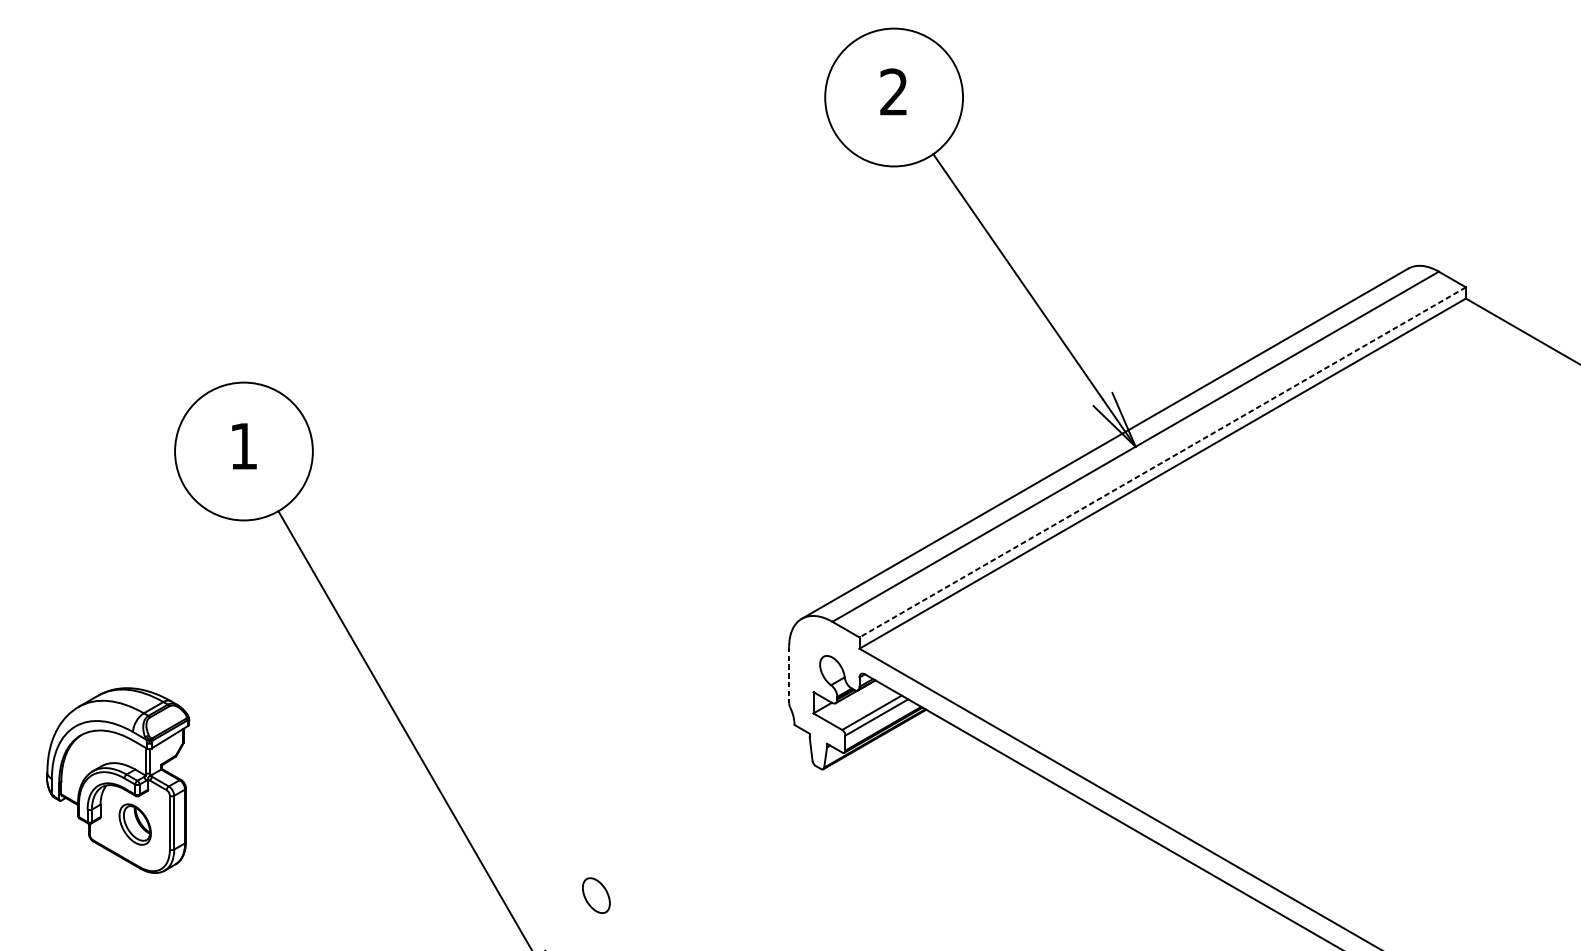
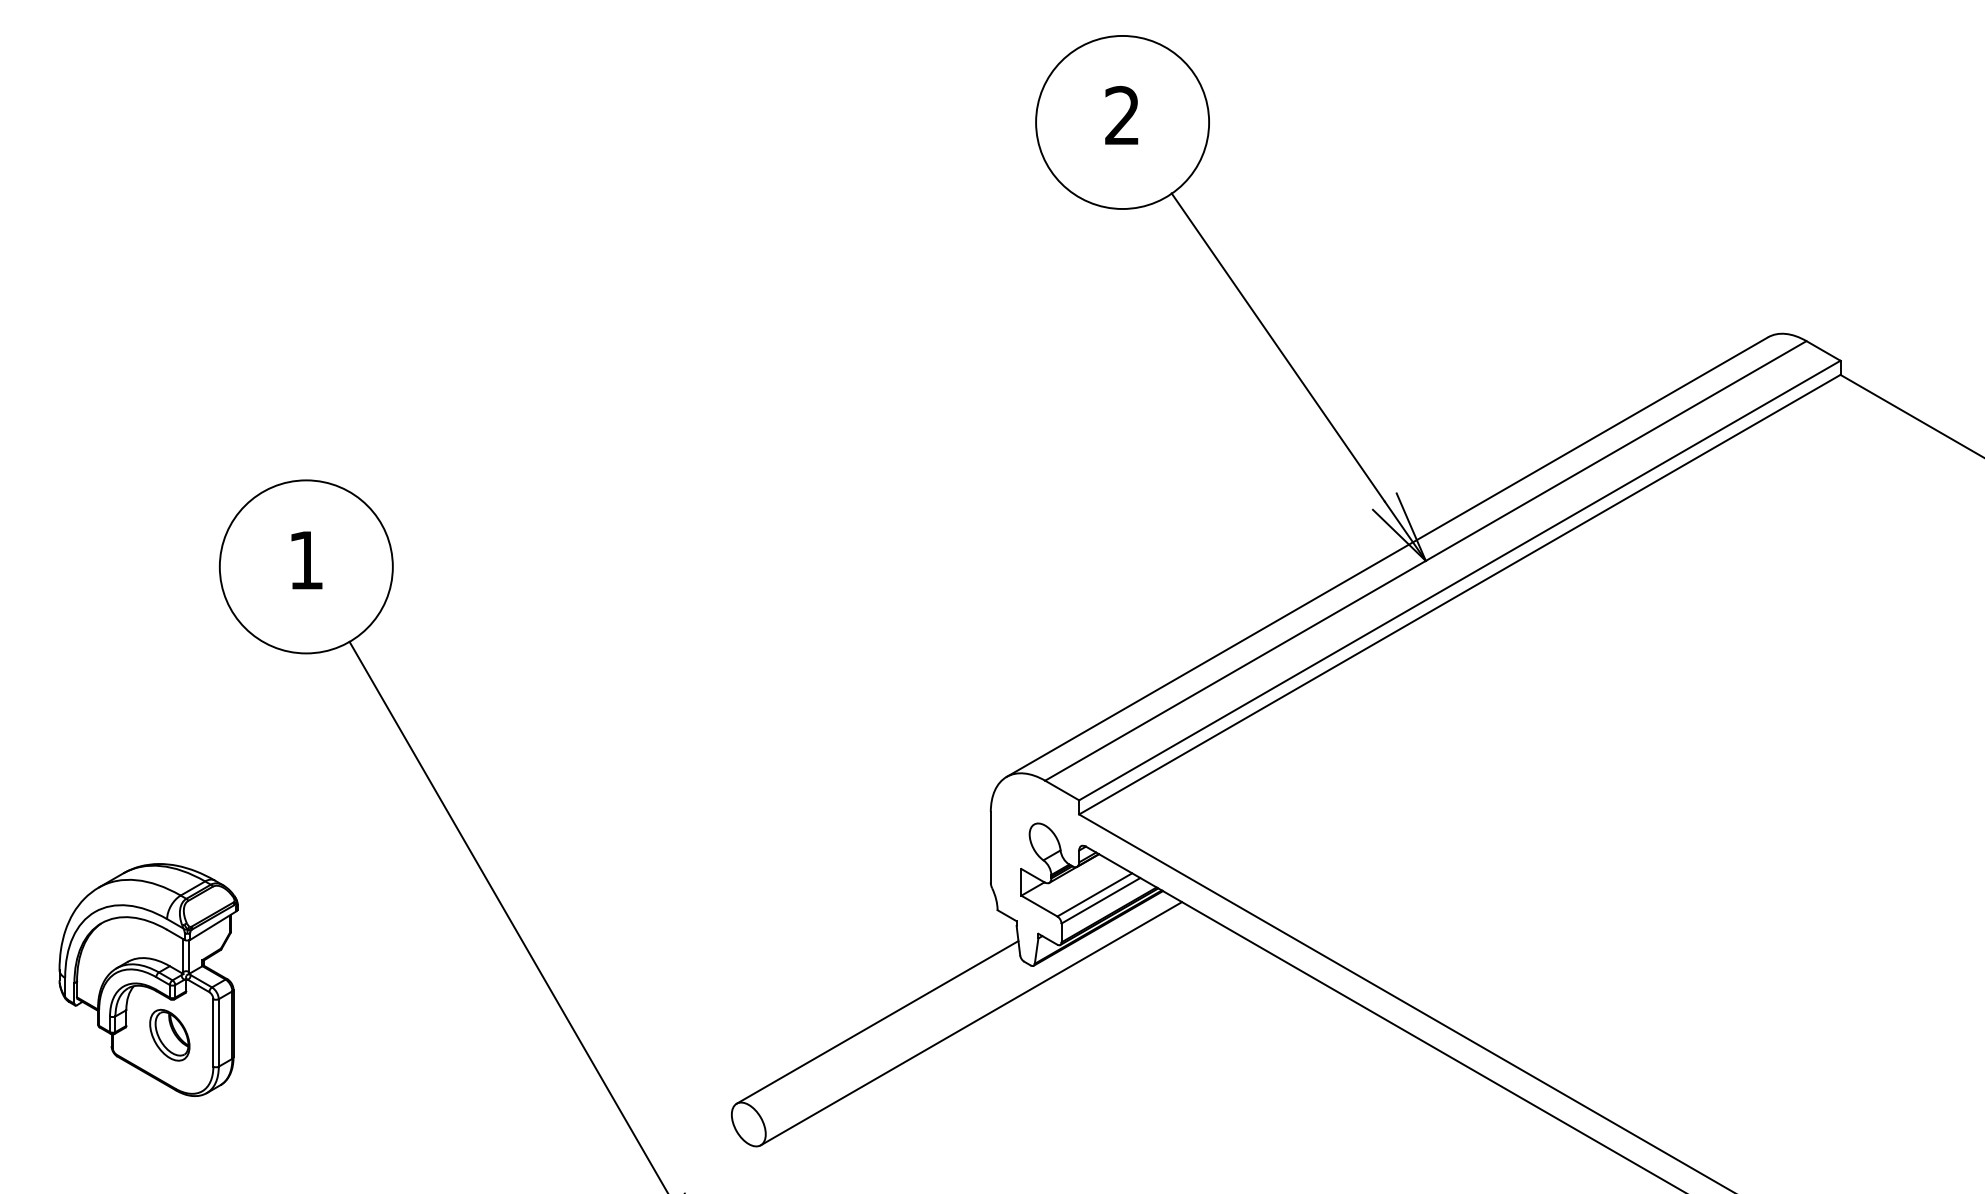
line: (1162, 462) -> (1459, 580), dashed -> solid
line: (788, 675) -> (990, 847), dashed -> solid
line: (698, 814) -> (877, 1022), added
line: (773, 815) -> (971, 1023), added

